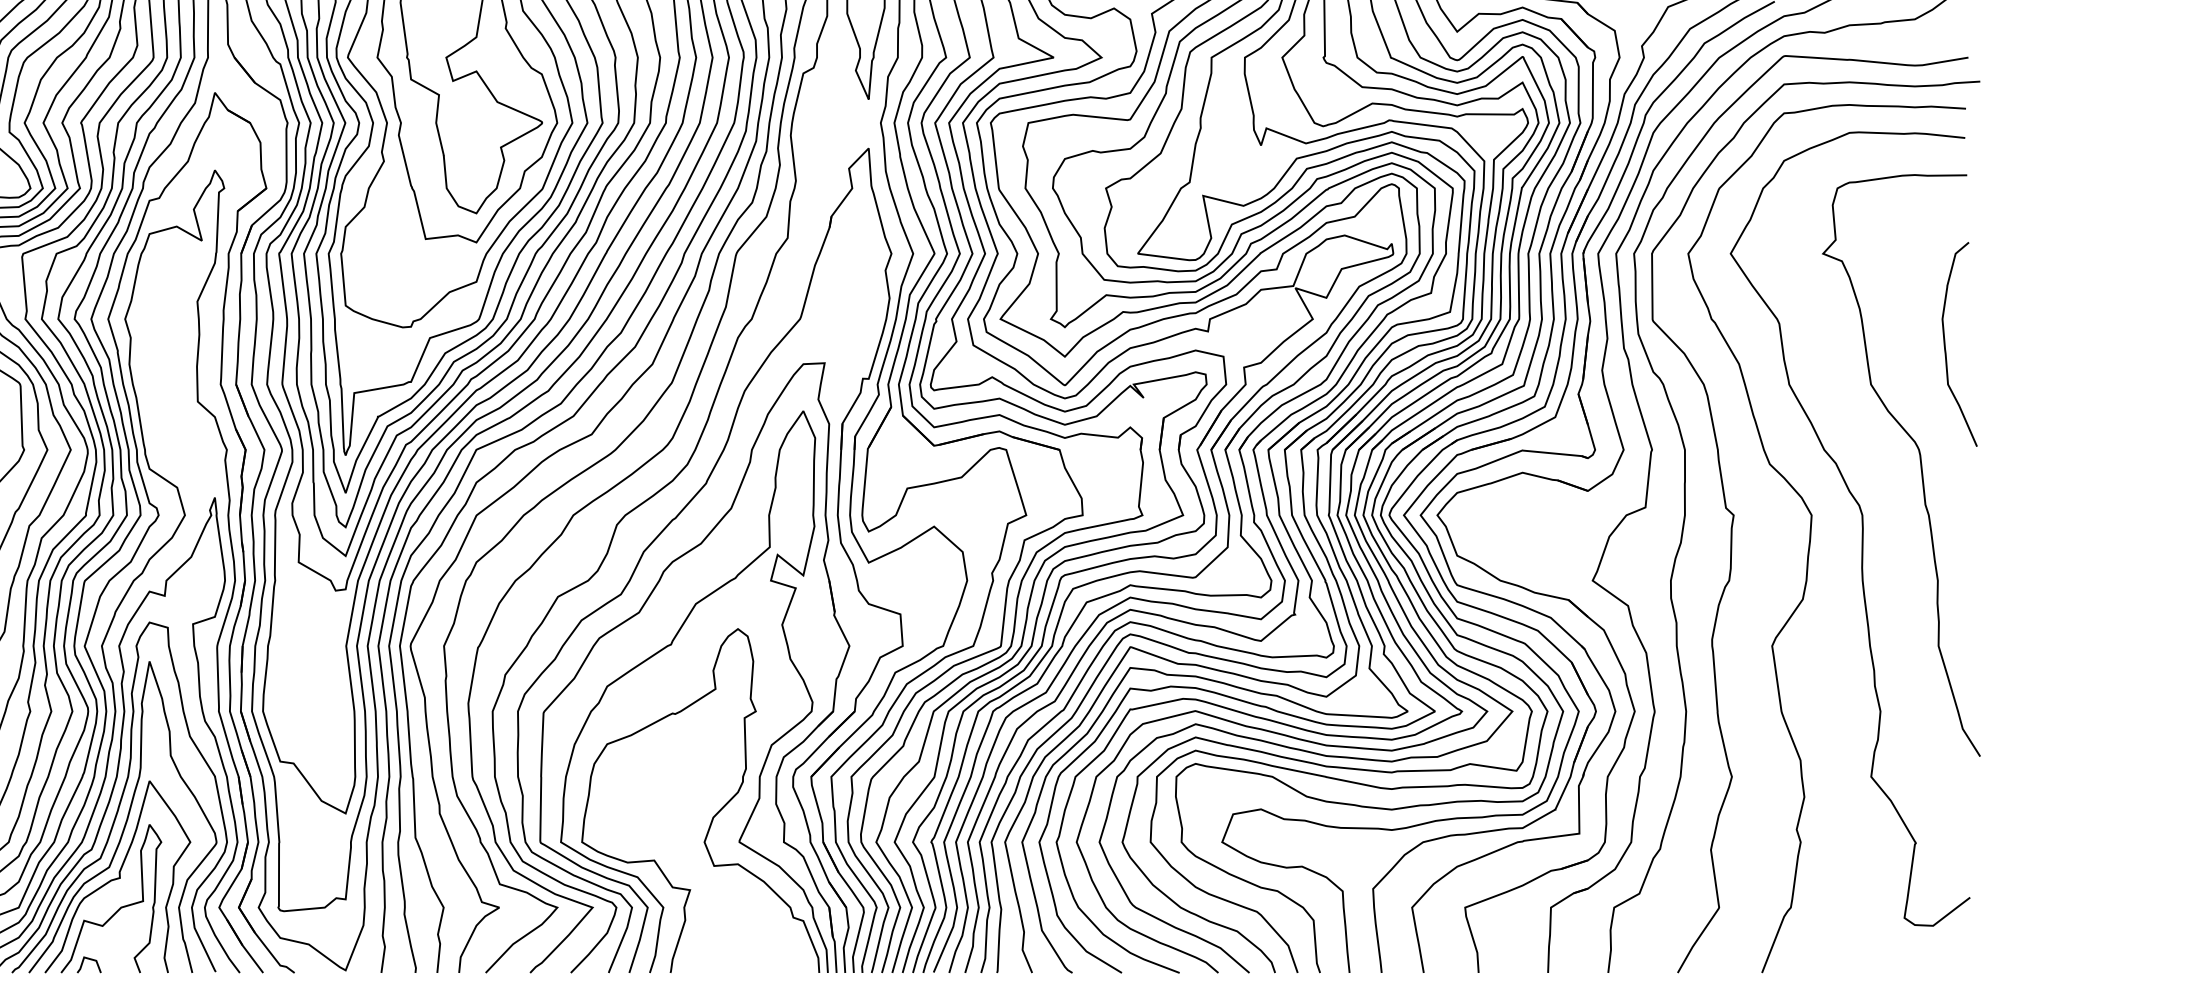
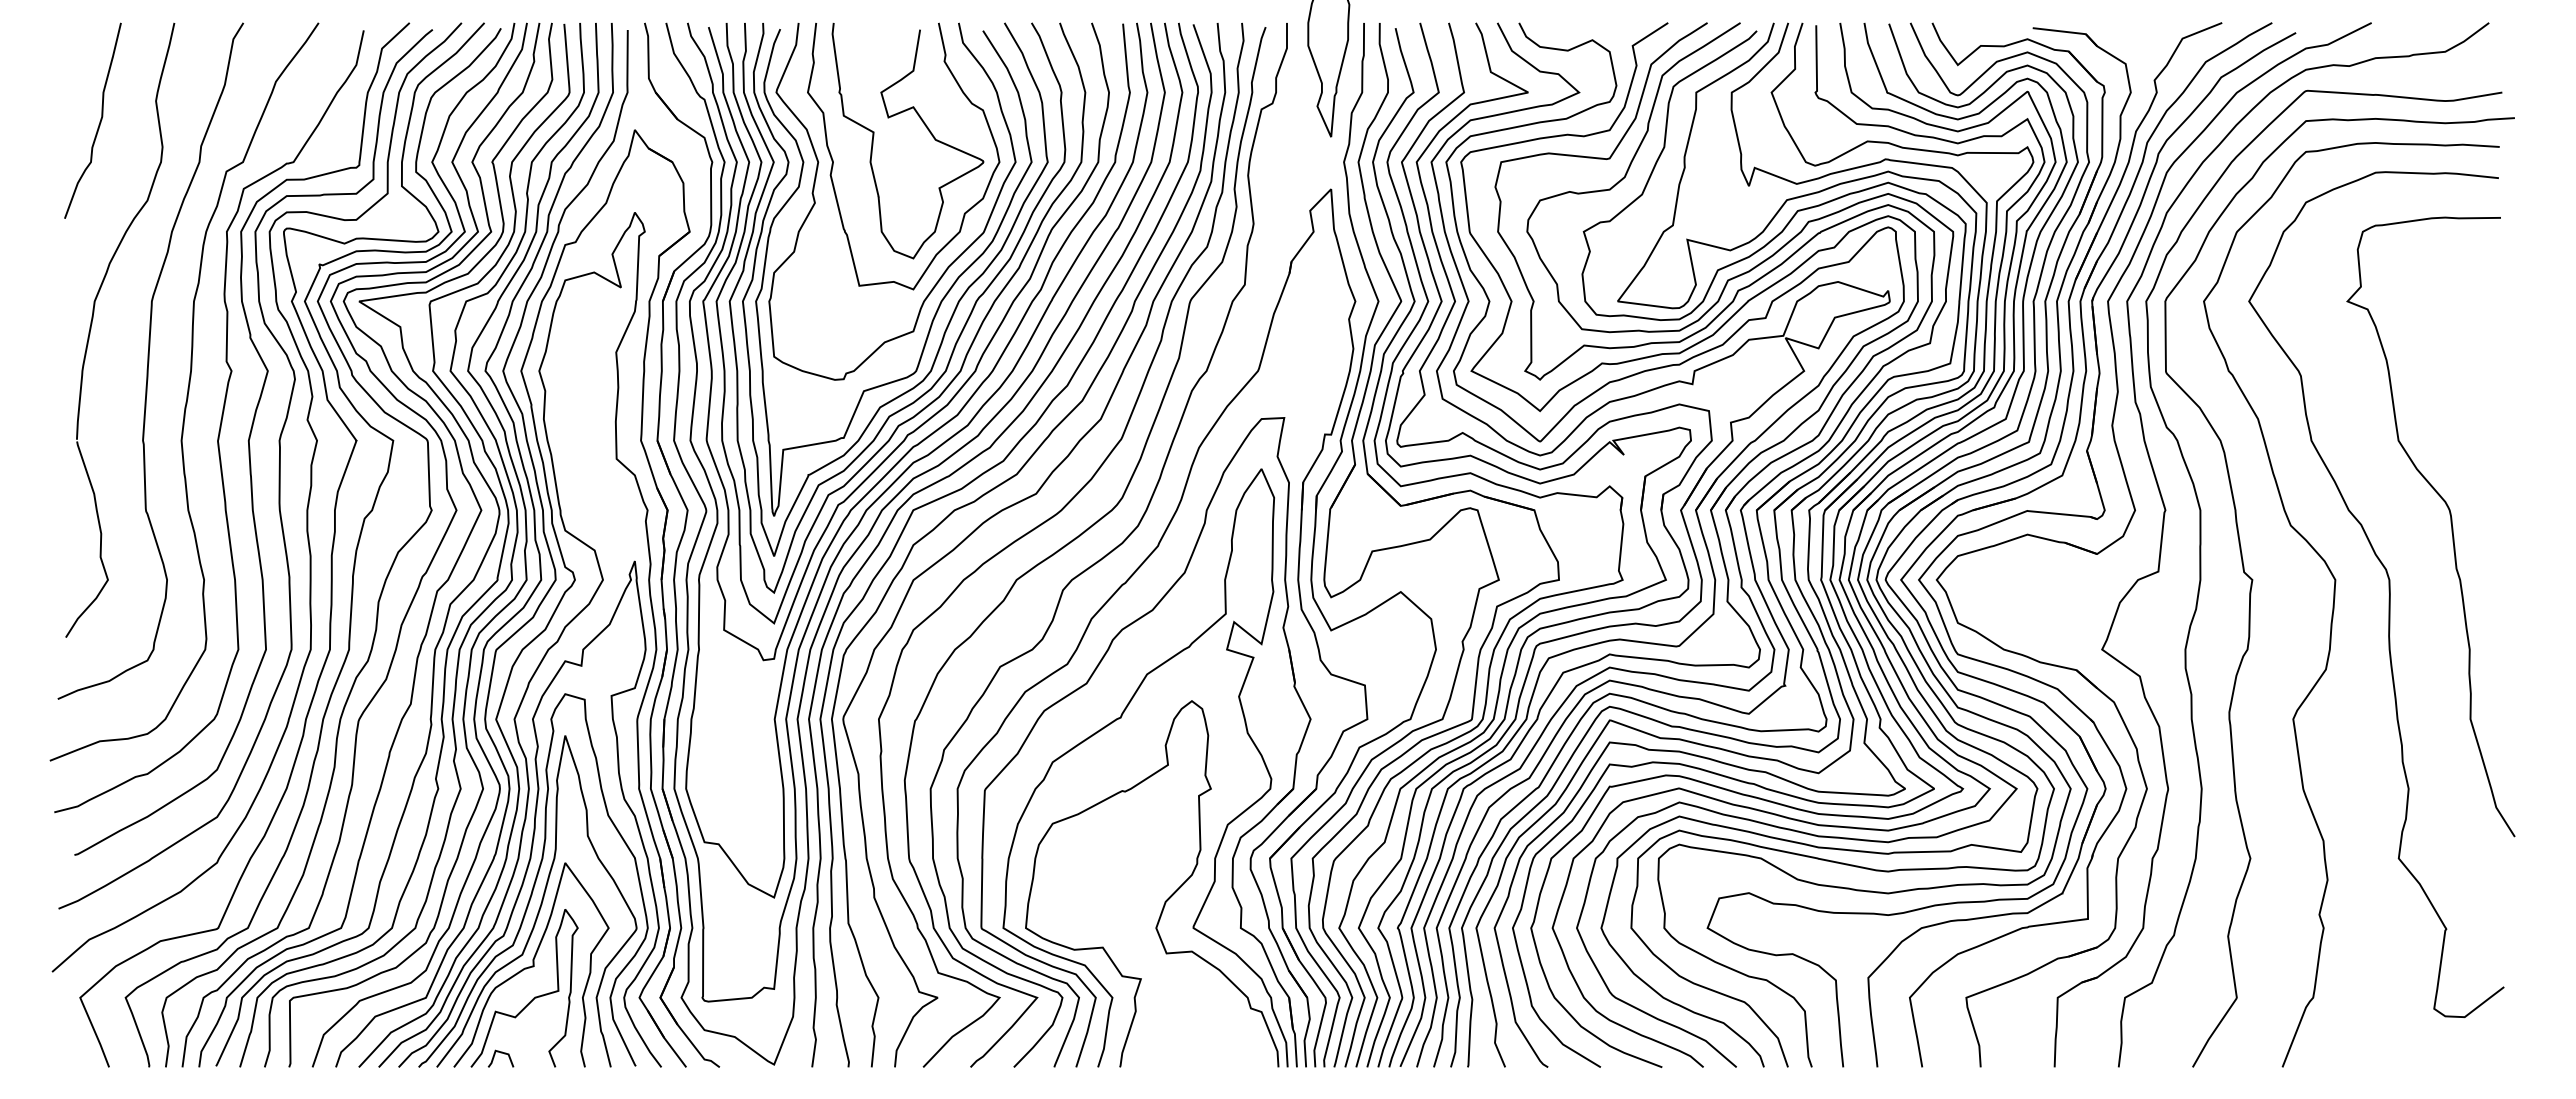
curve: (1946, 346) -> (2478, 400), removed

